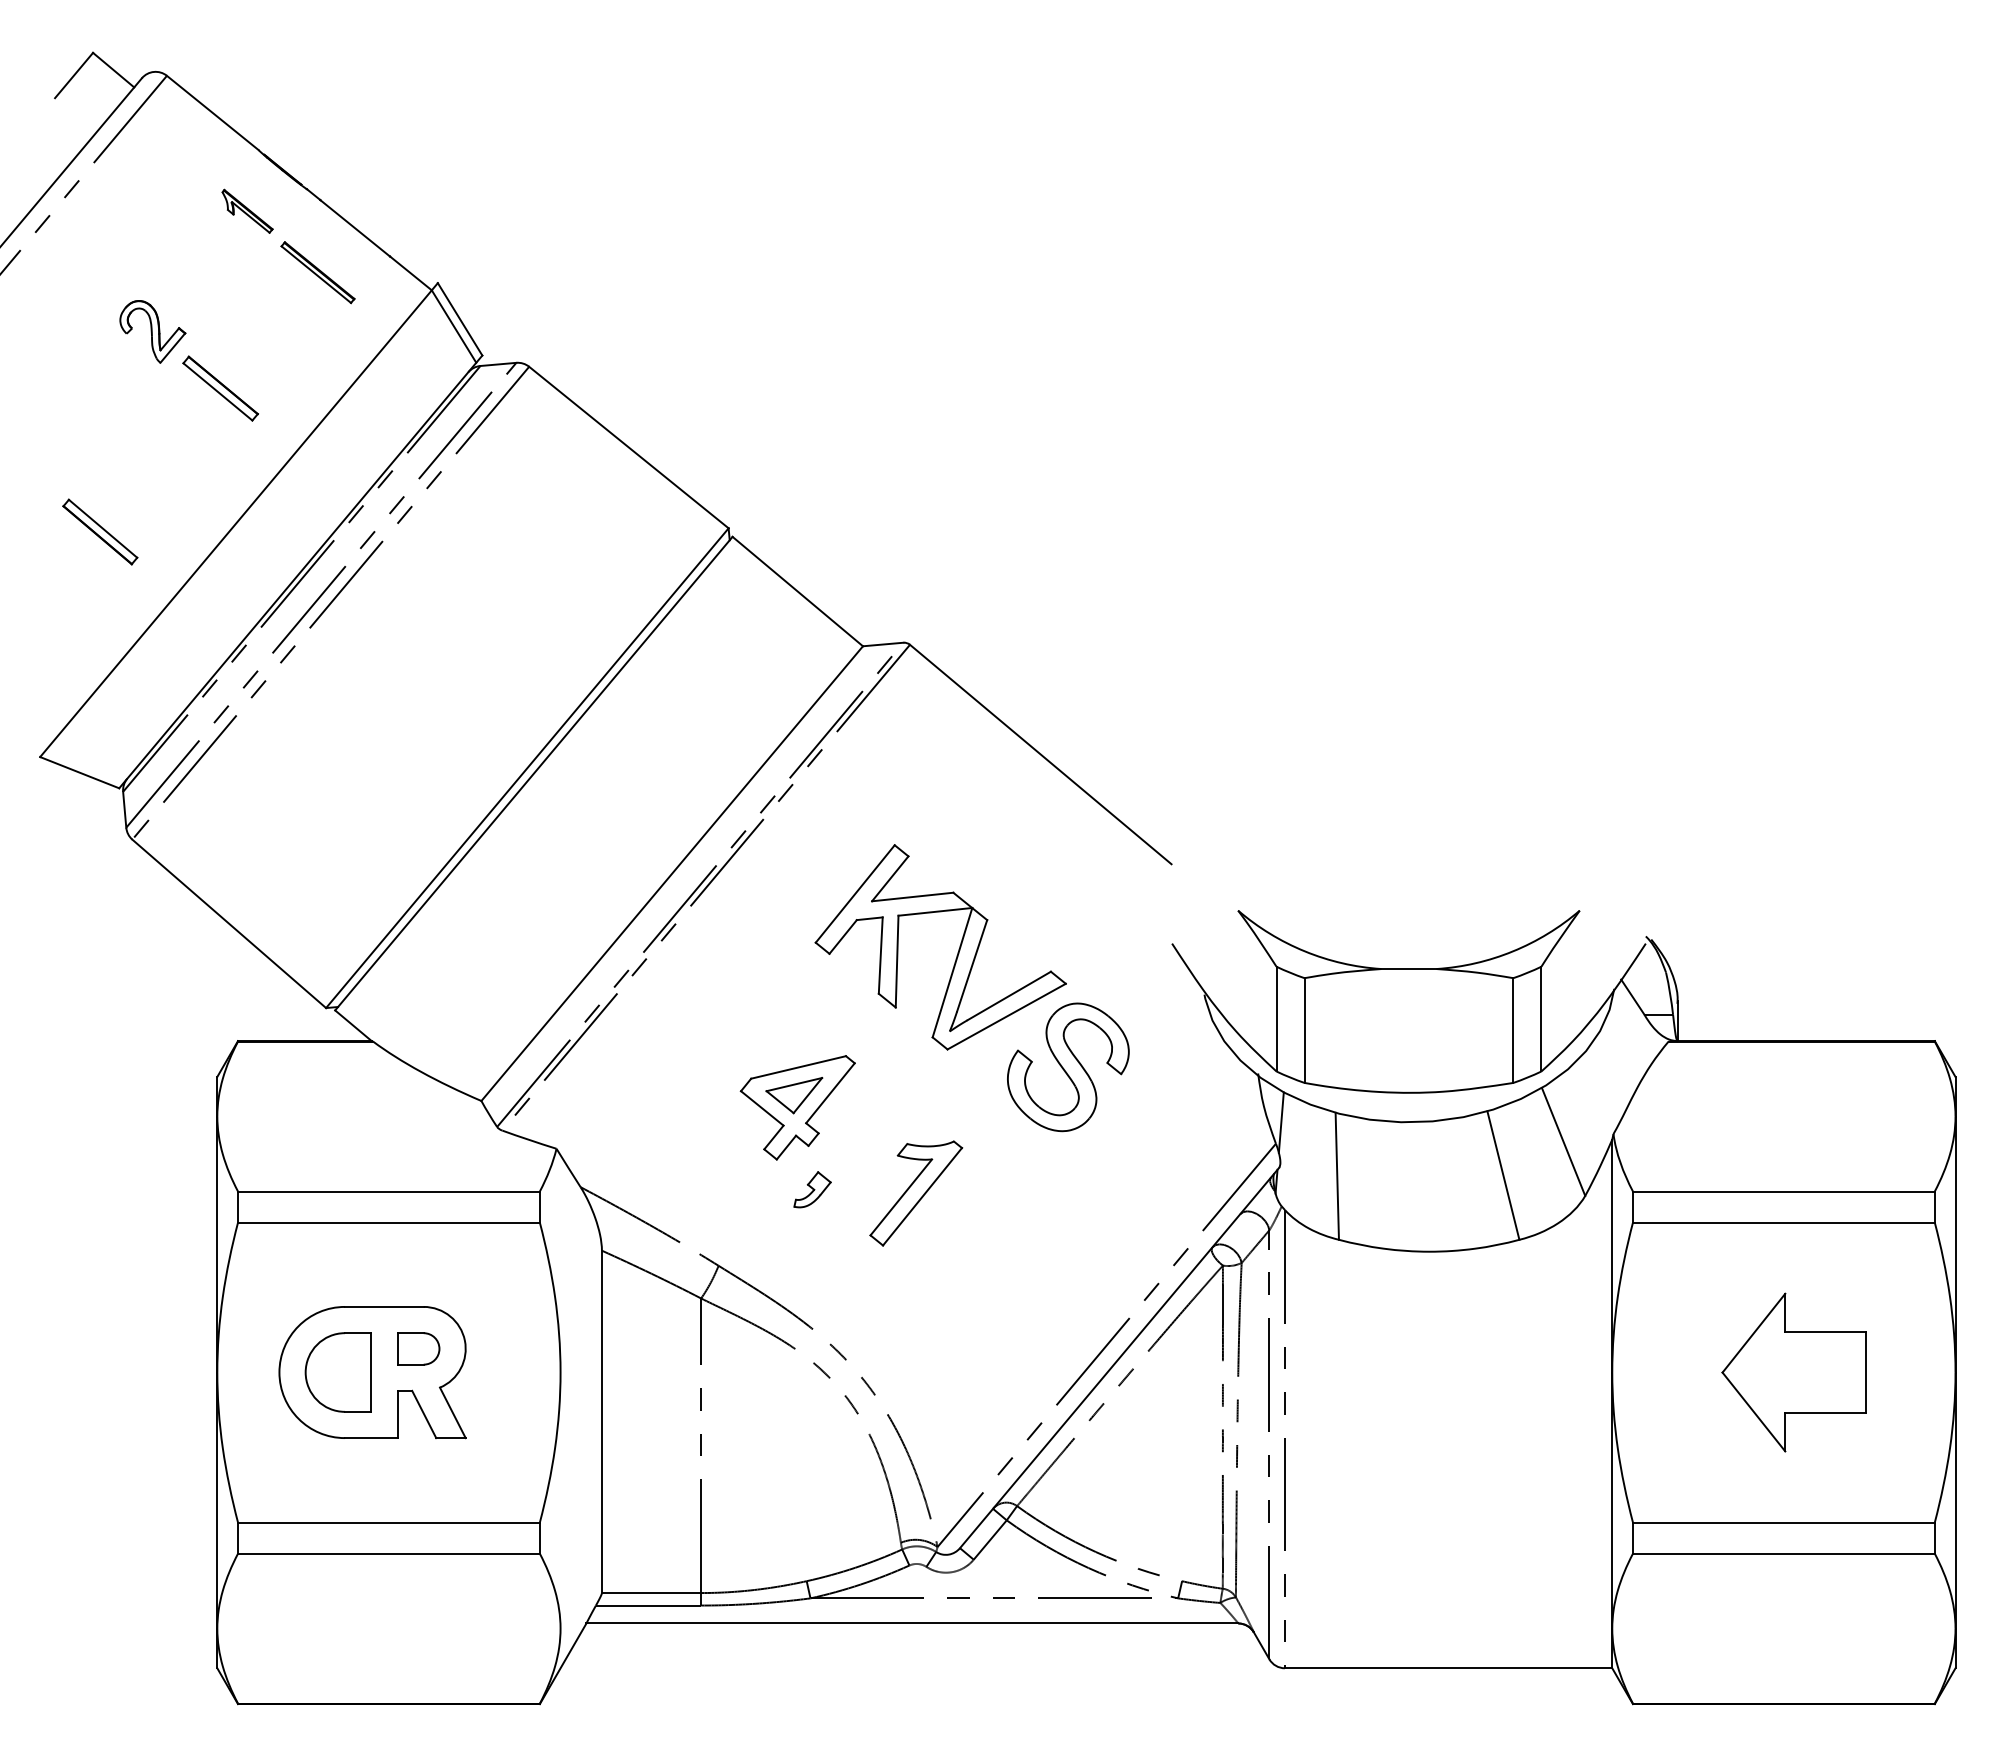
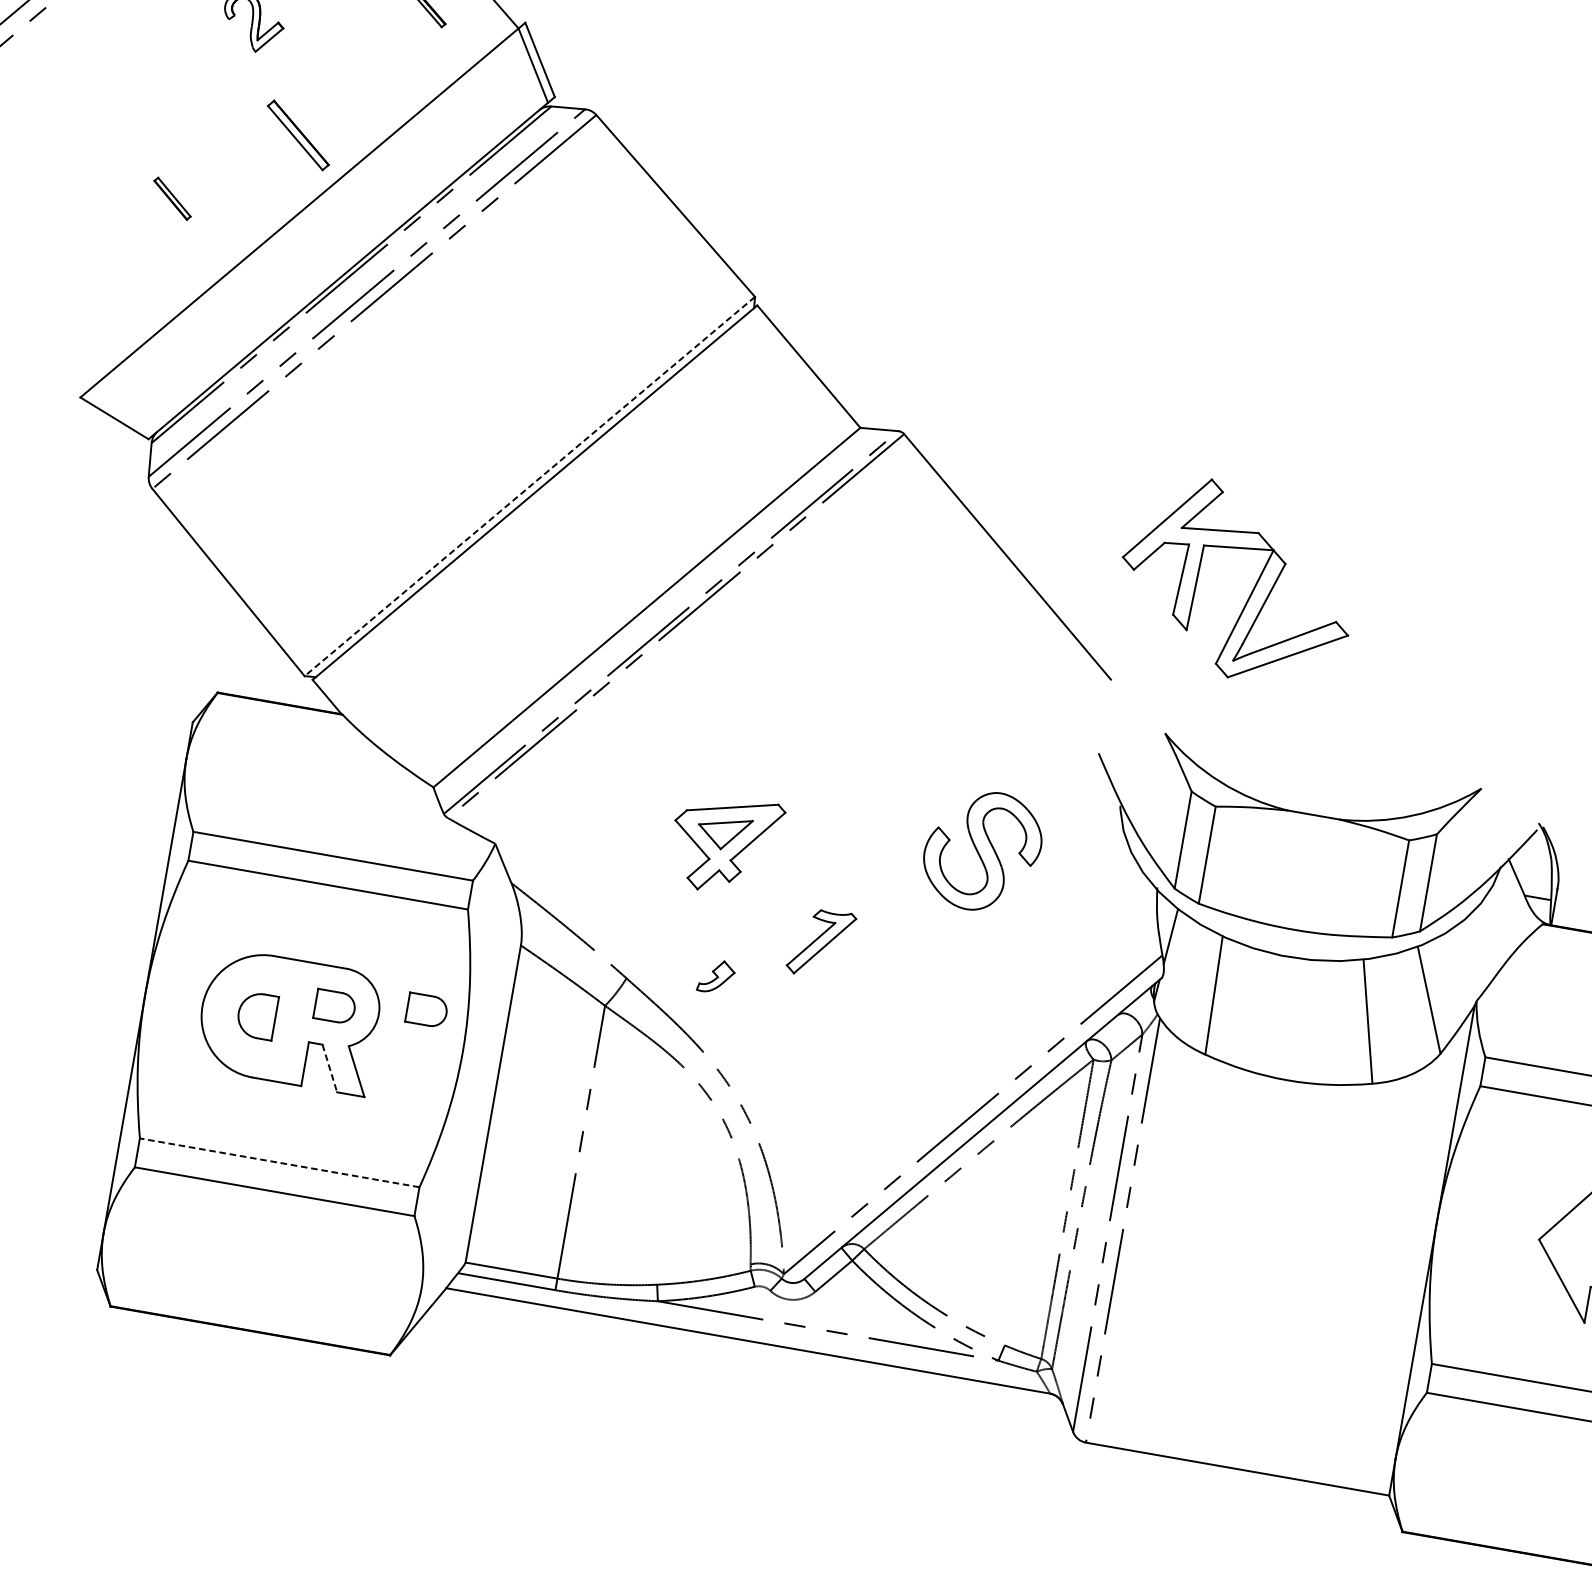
part: (220, 388) -> (298, 135), moved
part: (100, 531) -> (172, 198), size x0.6
line: (527, 768) -> (529, 486), solid -> dashed
part: (957, 952) -> (1252, 589), moved
part: (812, 1189) -> (716, 976), moved
part: (916, 1193) -> (821, 943), size x0.7
part: (515, 1335) -> (427, 1010), added
part: (337, 1372) -> (256, 1015), size x0.6
line: (424, 1414) -> (330, 1068), solid -> dashed
line: (388, 1522) -> (279, 1162), solid -> dashed

